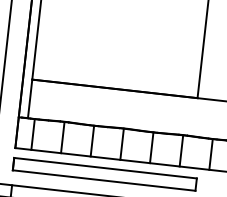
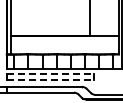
line: (106, 167) -> (50, 73), solid -> dashed
line: (105, 180) -> (50, 79), solid -> dashed

